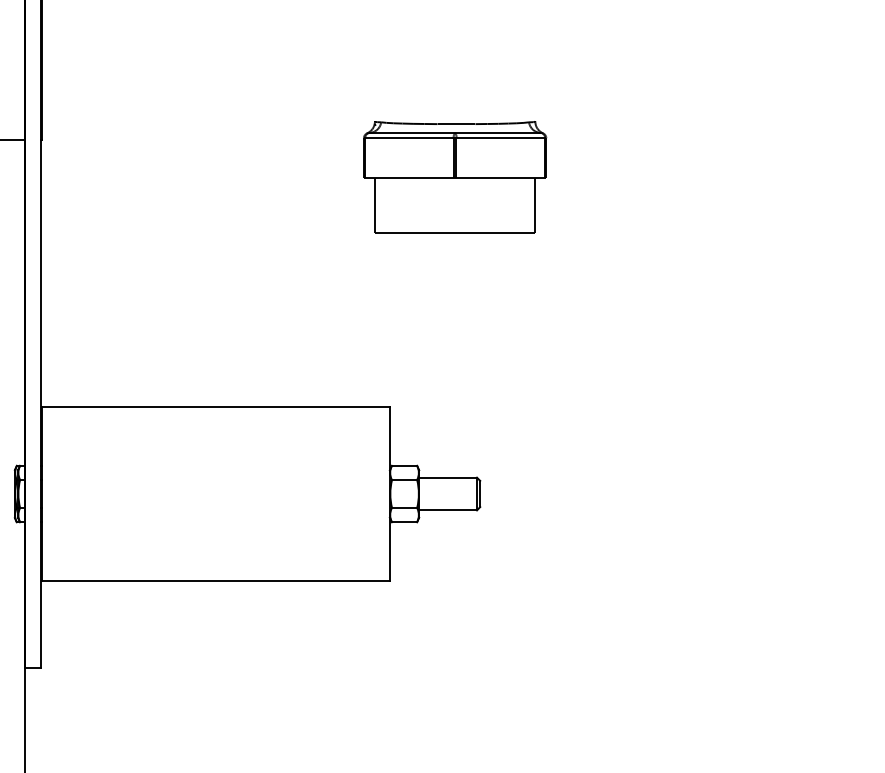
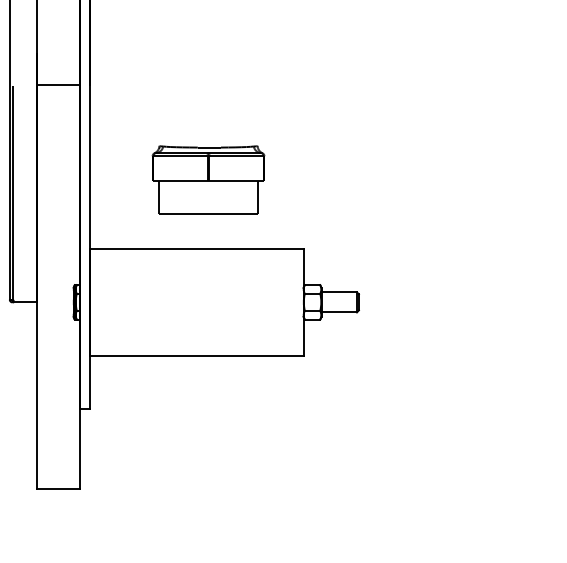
part: (455, 176) -> (208, 179), moved

